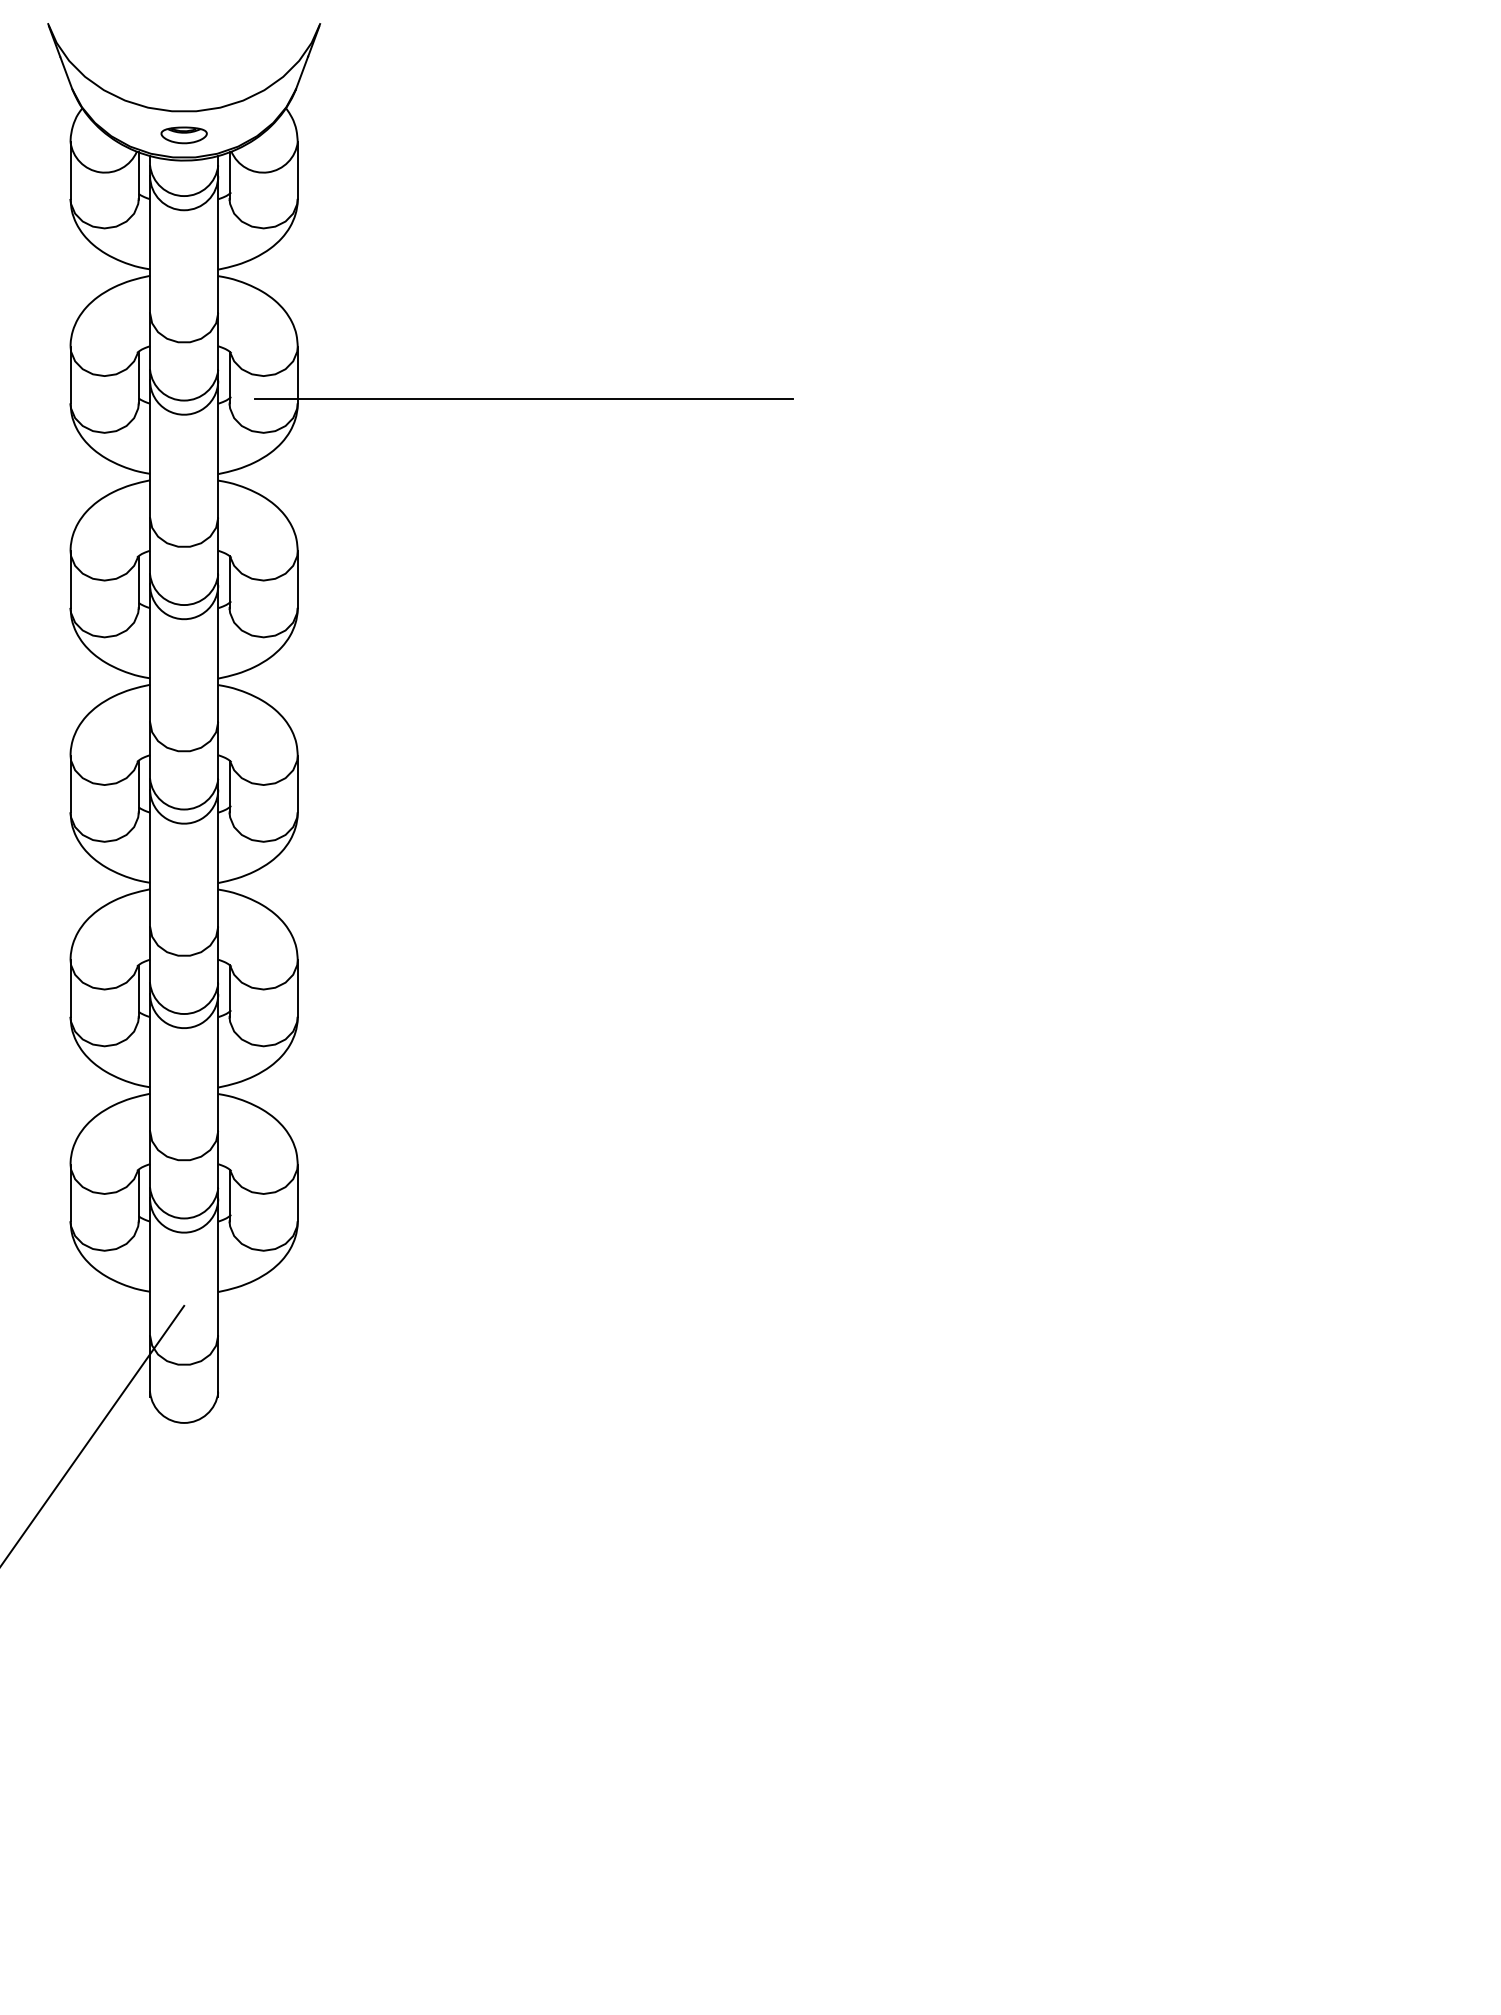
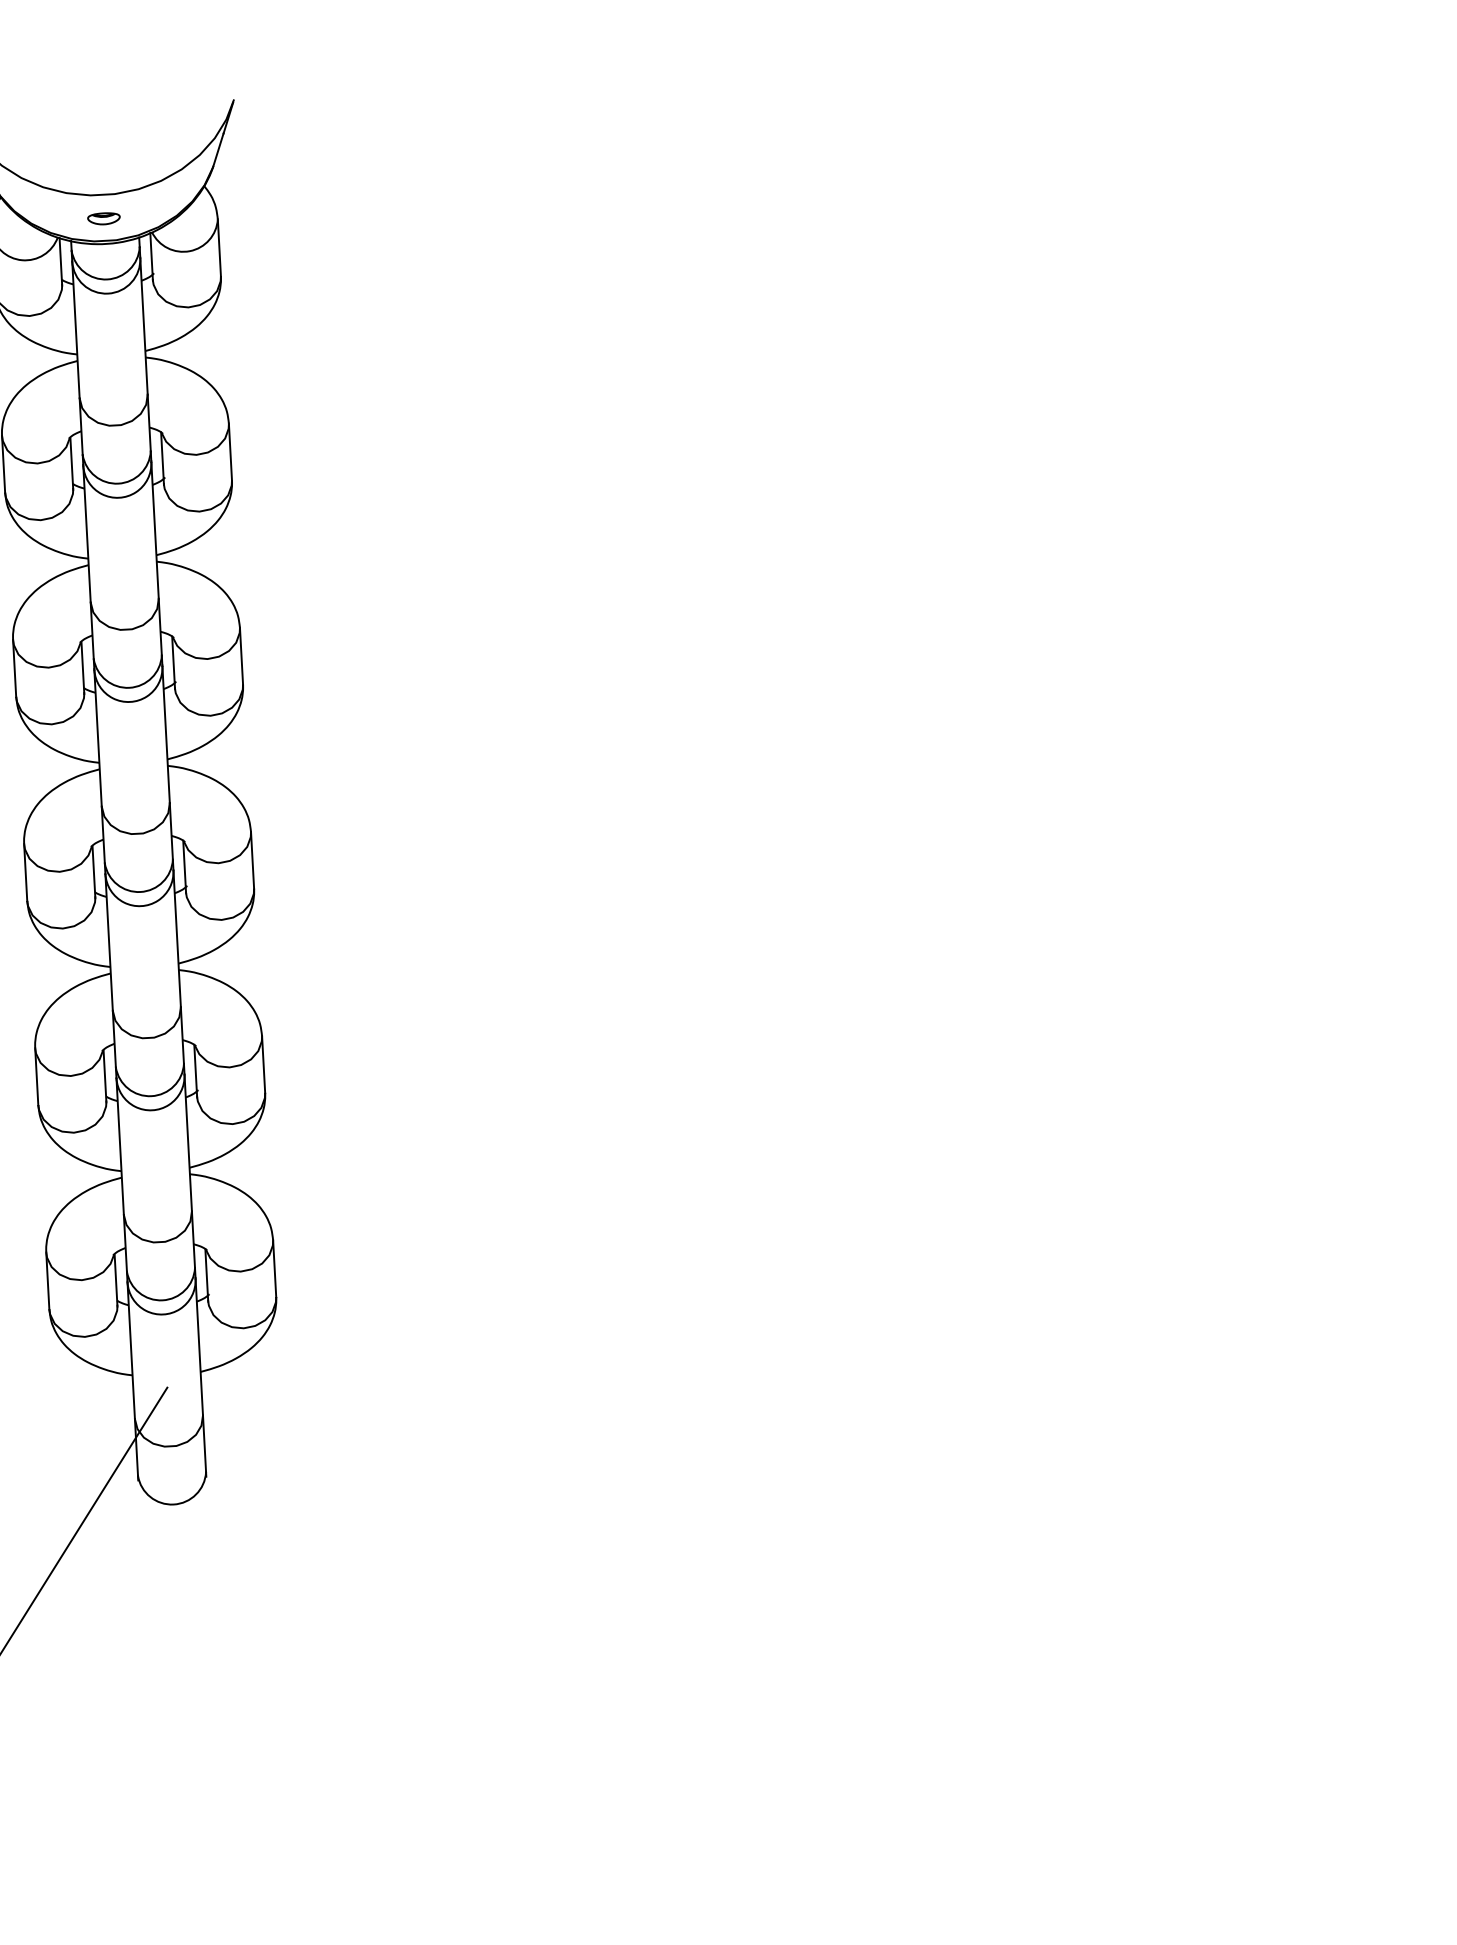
part: (183, 135) -> (103, 218), size x0.7
line: (523, 399) -> (457, 464), removed

